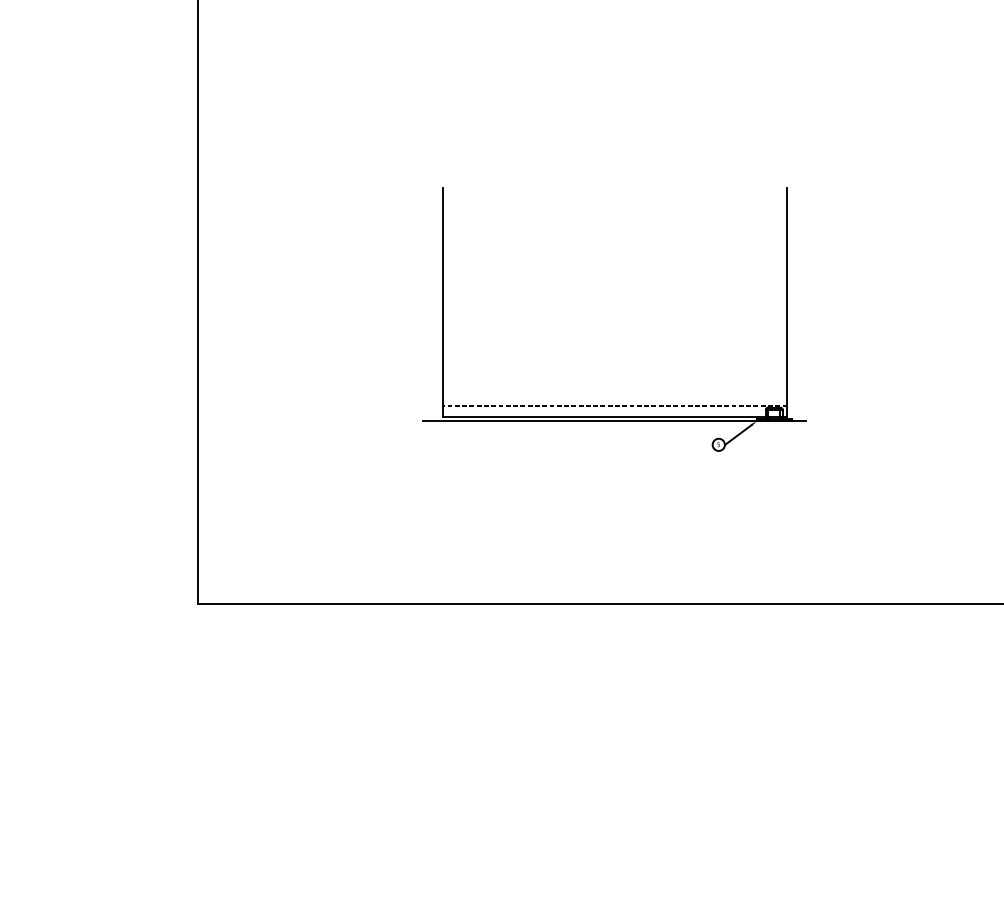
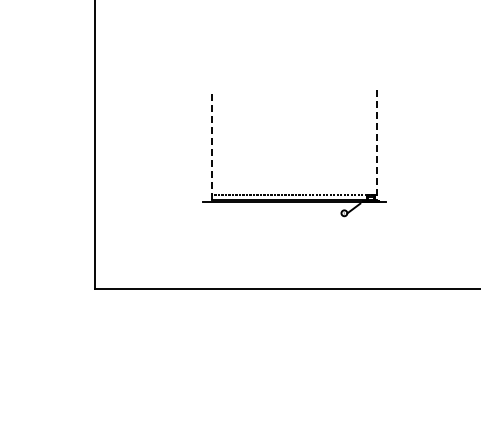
line: (443, 301) -> (212, 144), solid -> dashed
line: (787, 301) -> (377, 144), solid -> dashed

